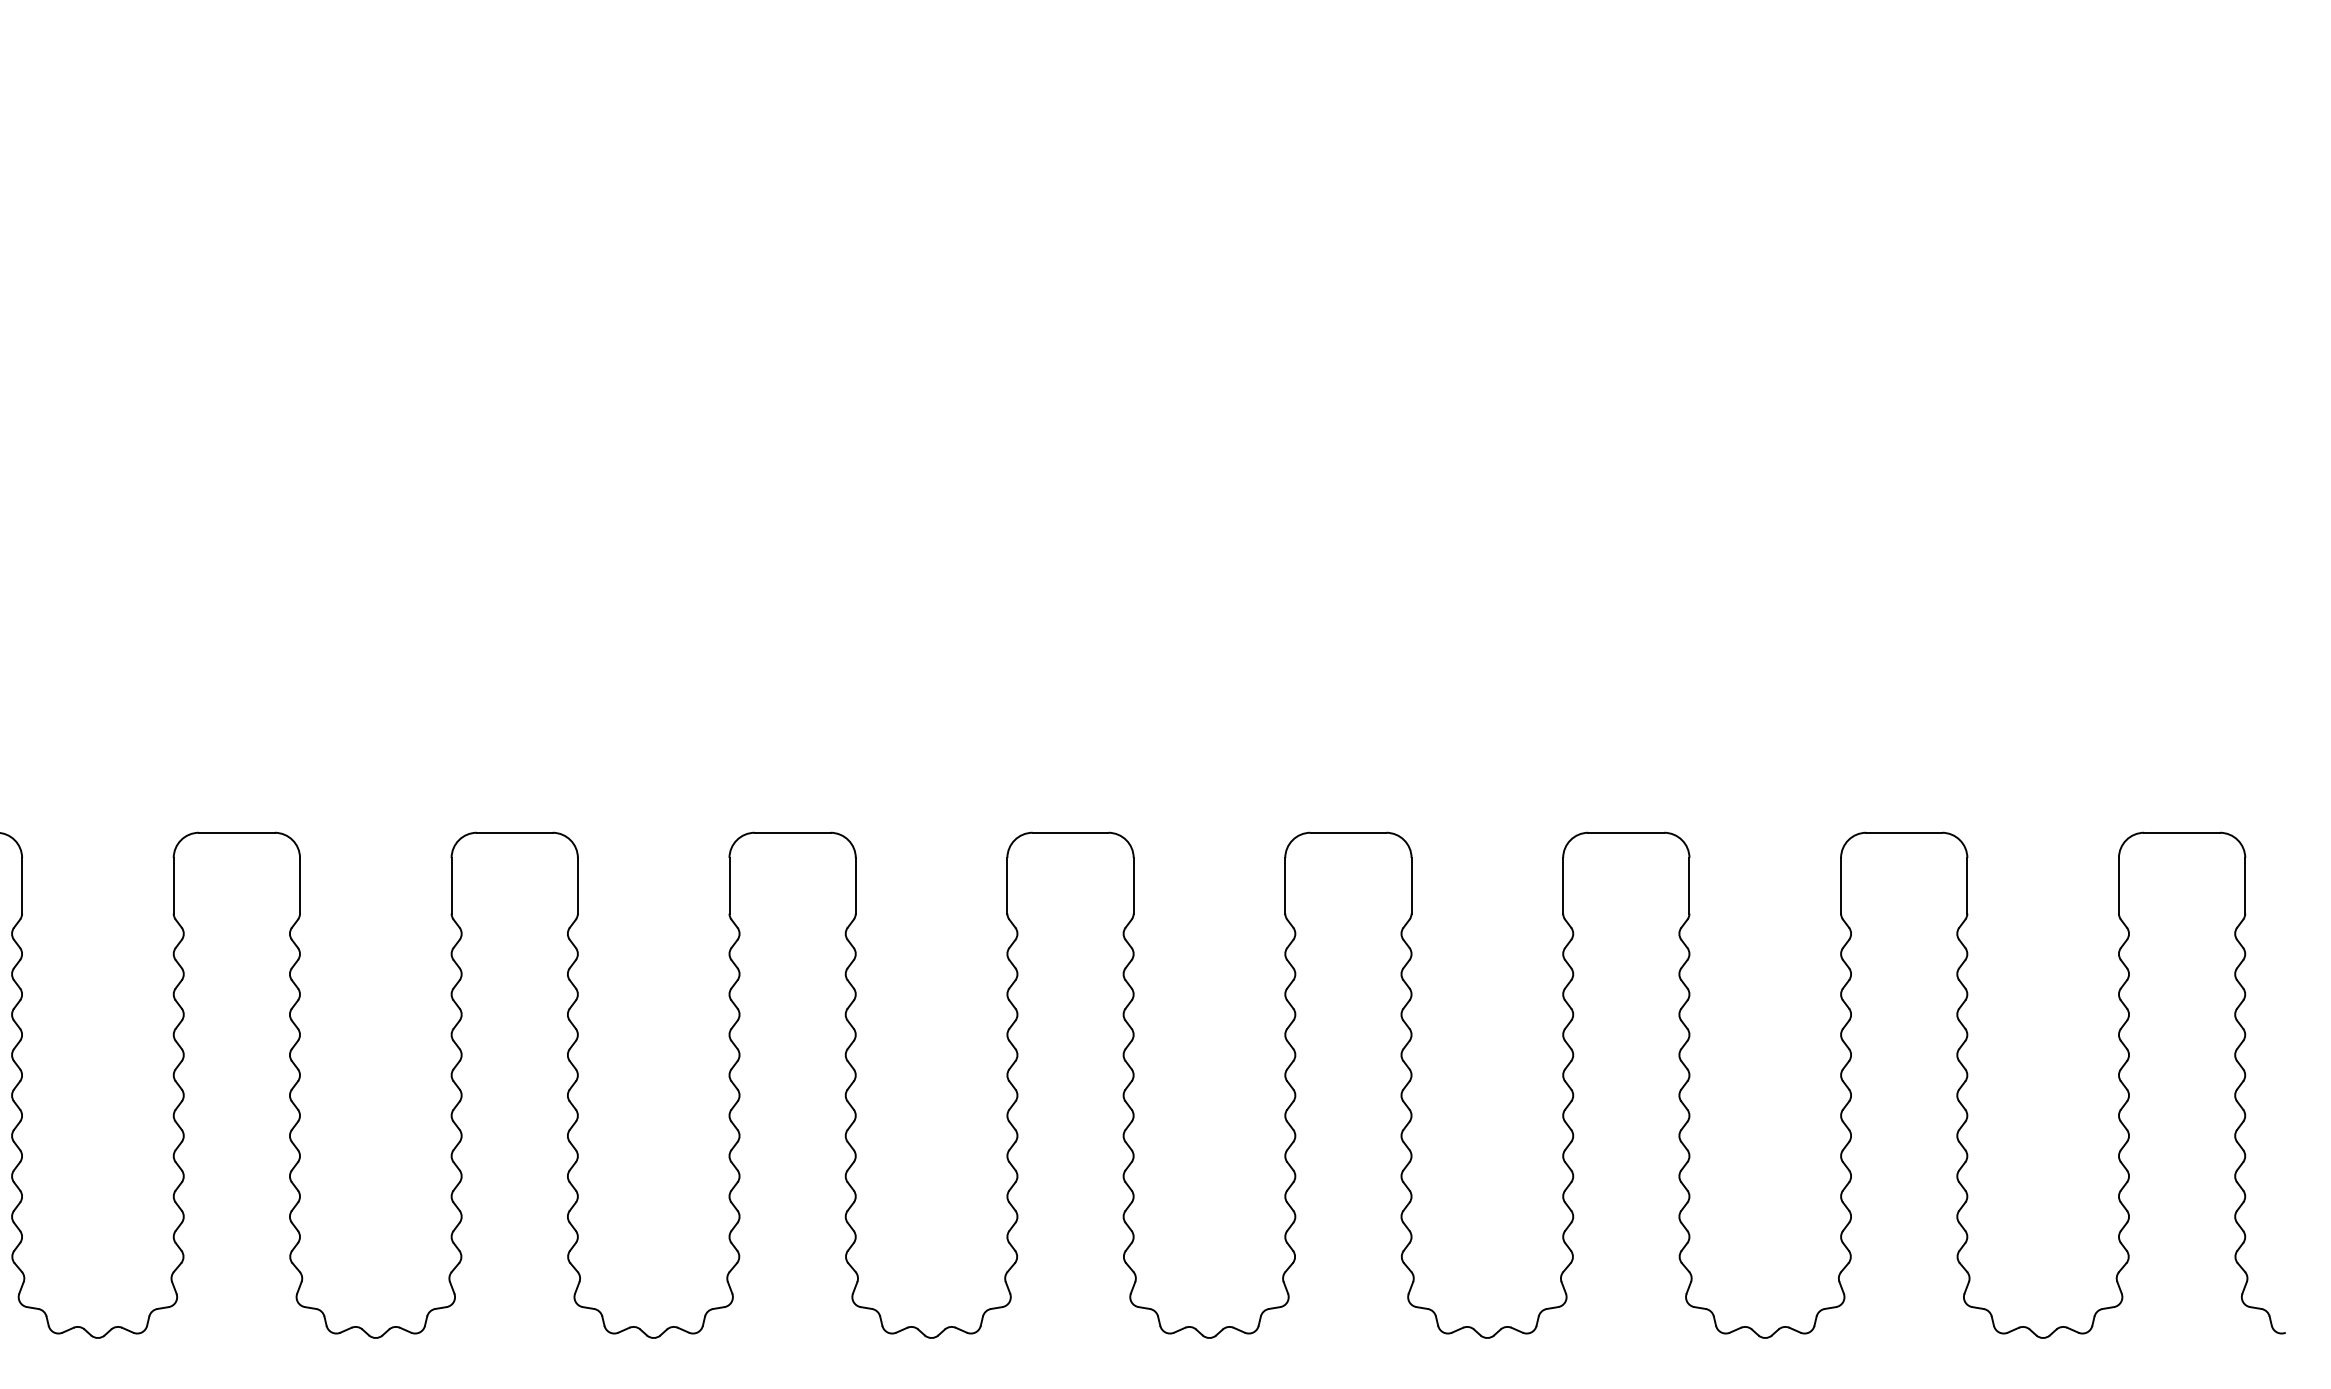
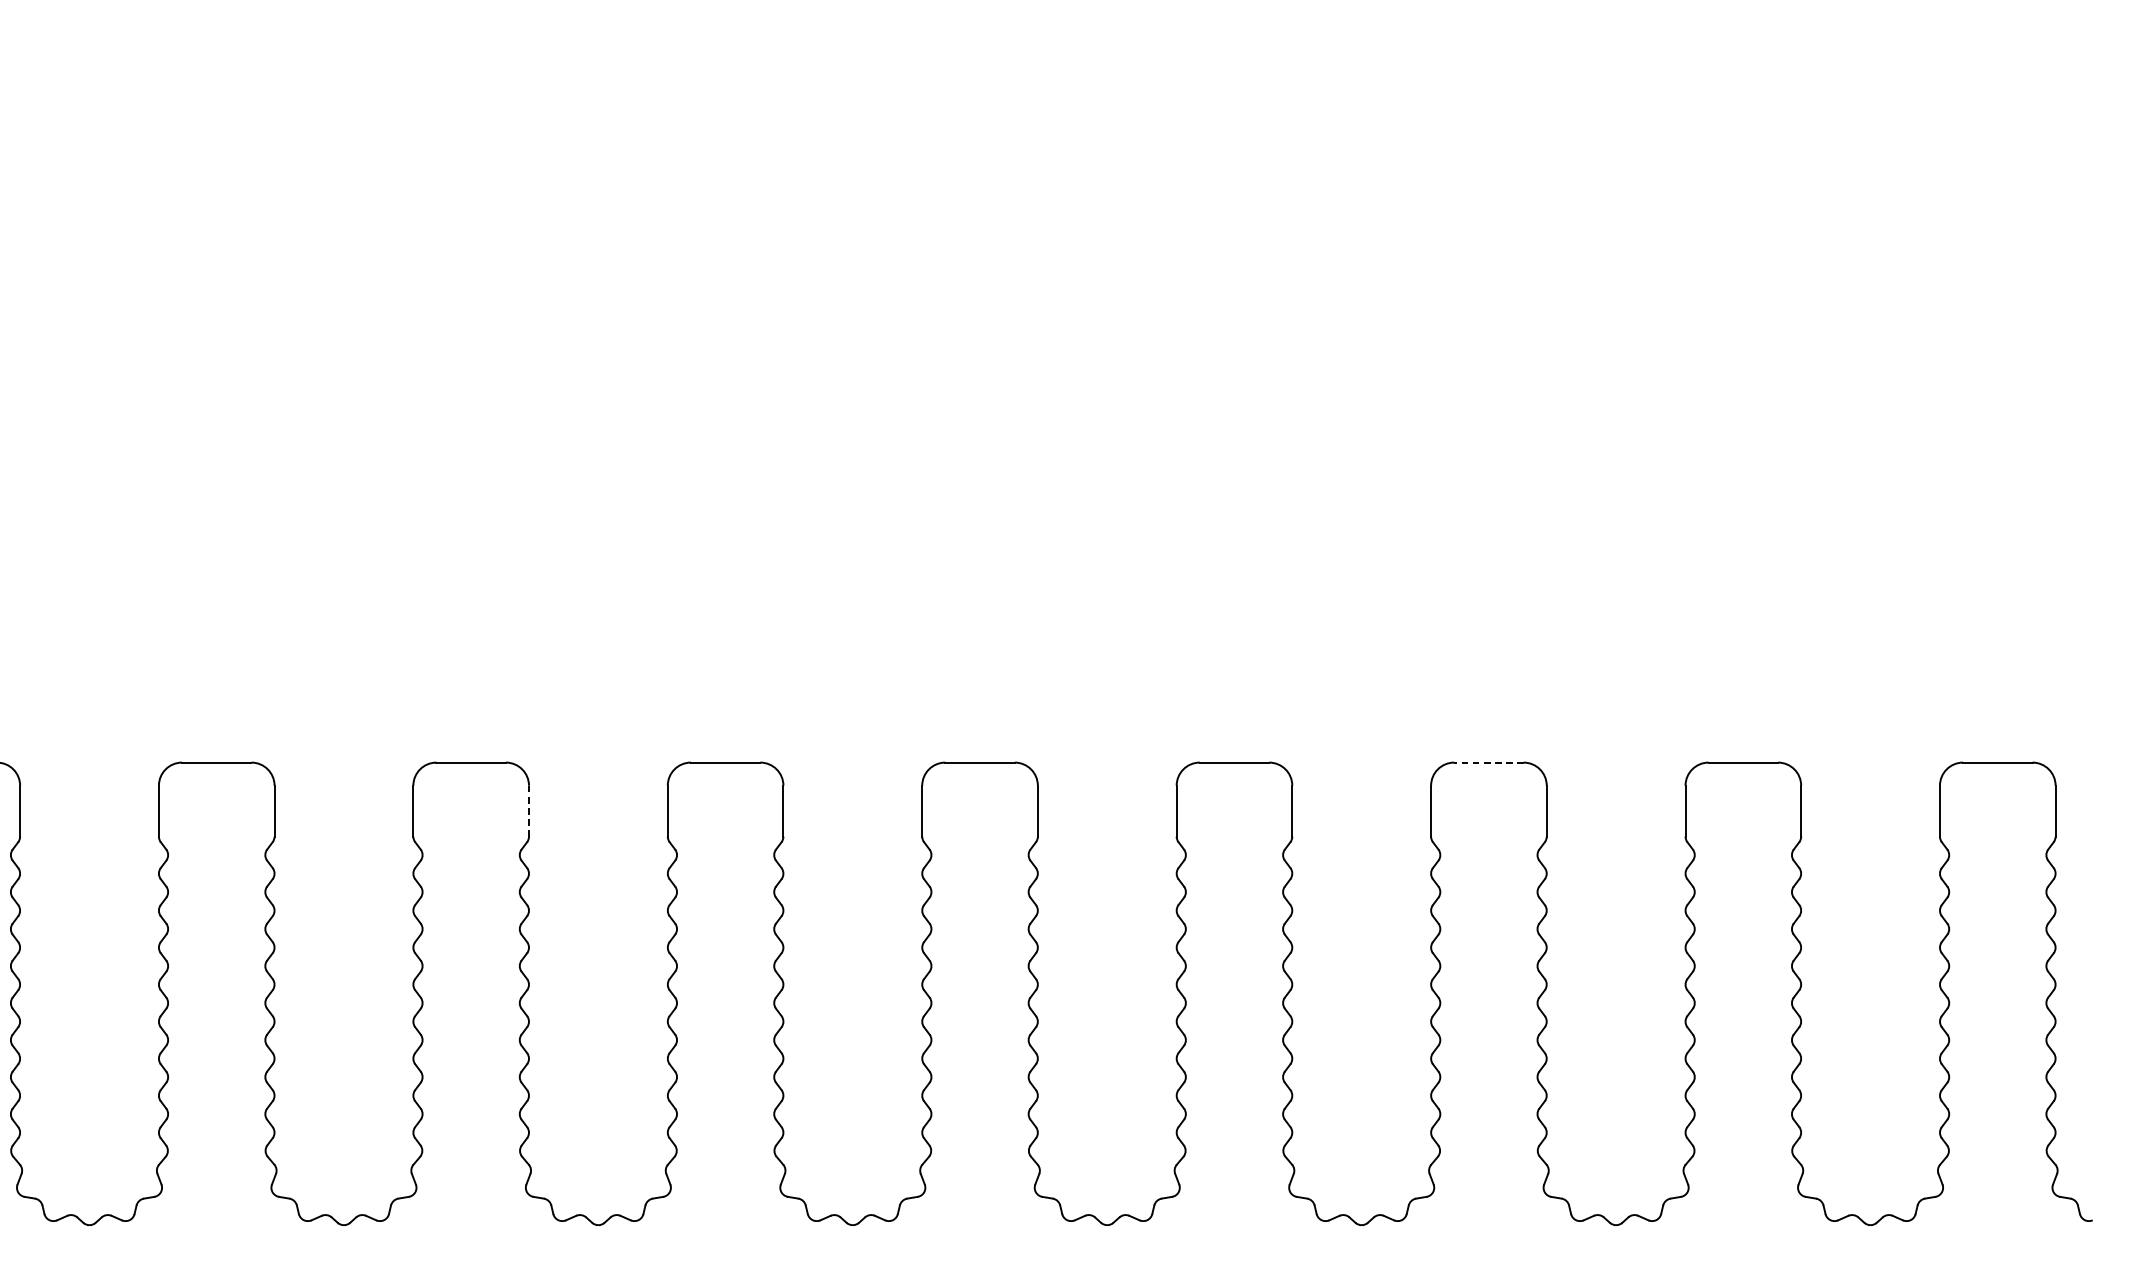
line: (1626, 832) -> (1489, 762), solid -> dashed
line: (577, 885) -> (528, 810), solid -> dashed

